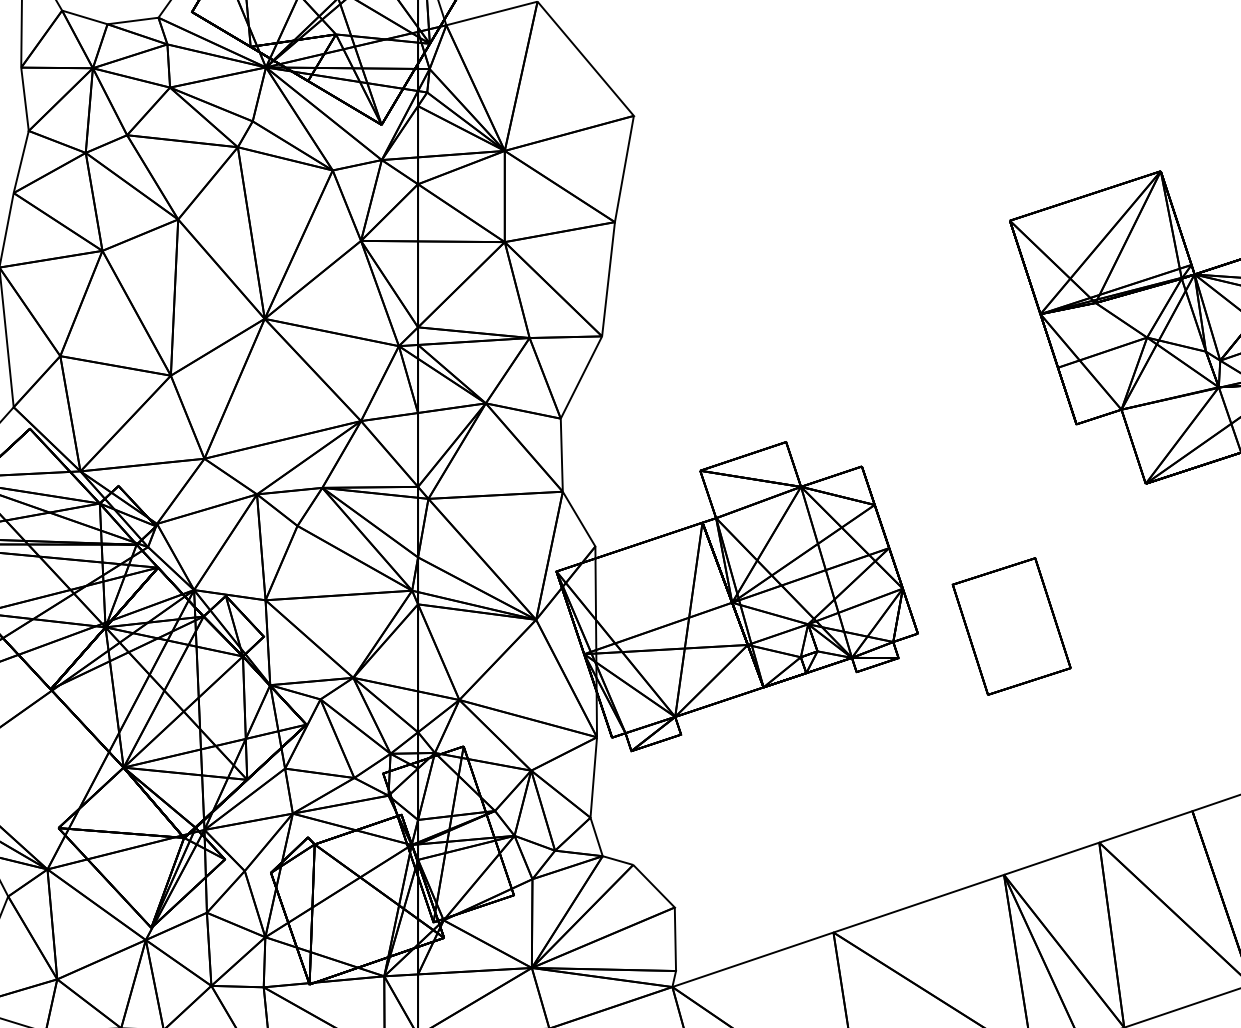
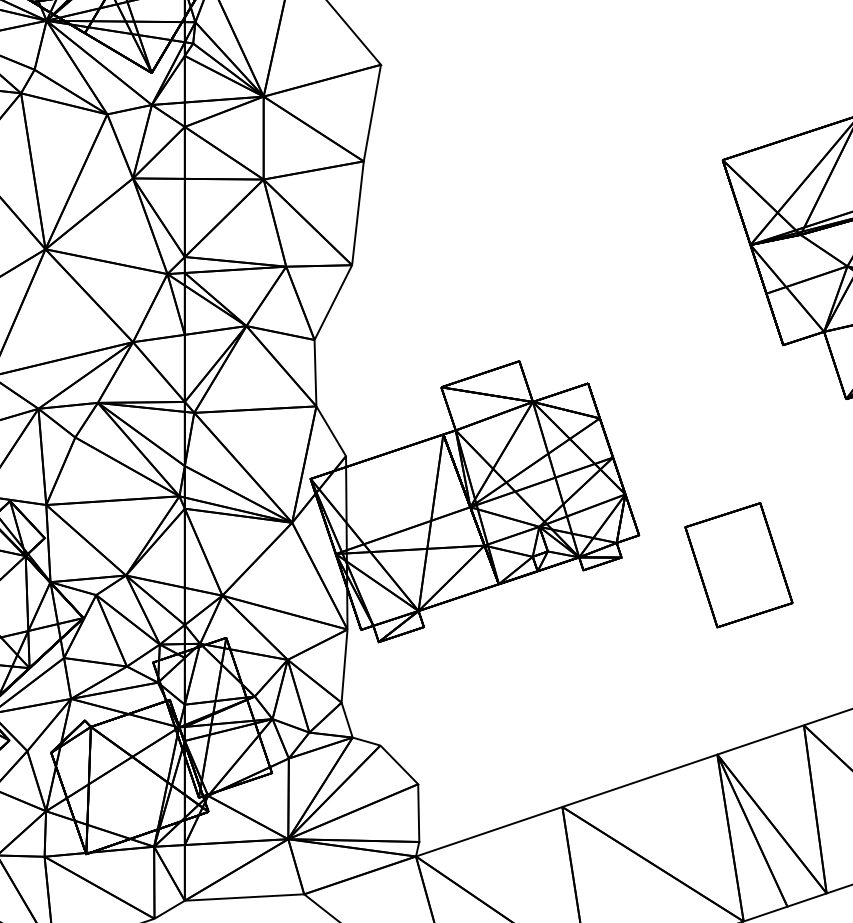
part: (1011, 626) -> (738, 565), moved

